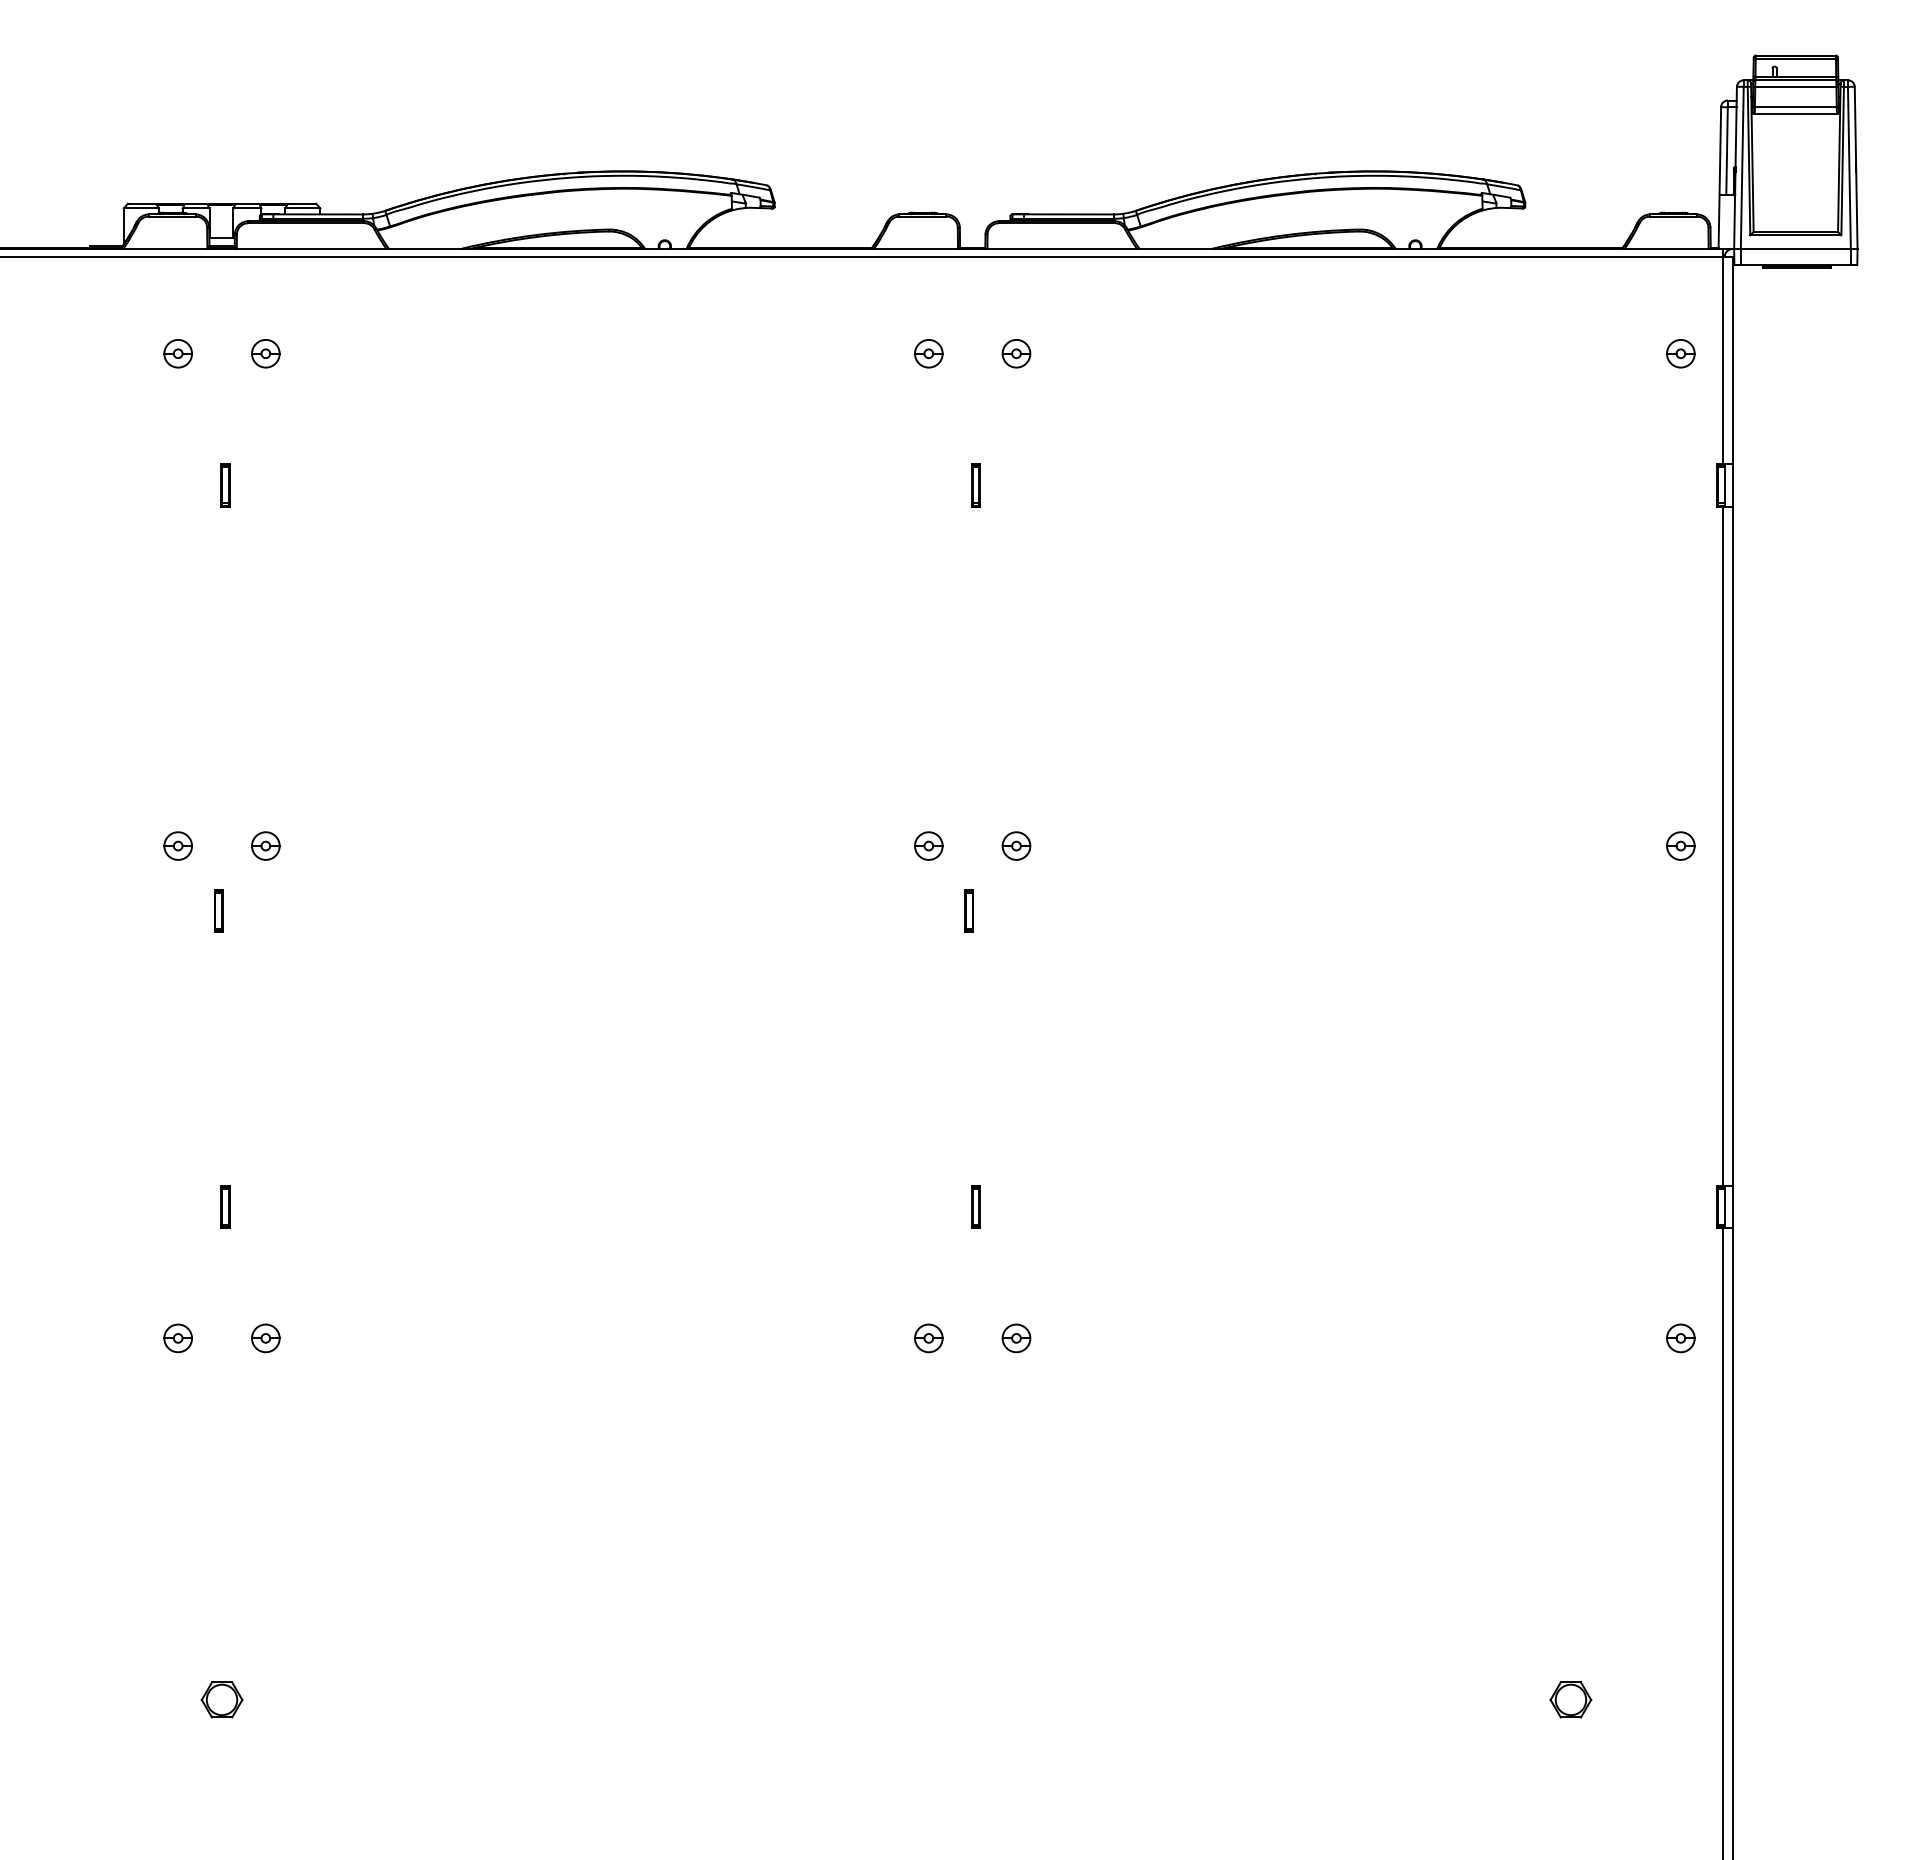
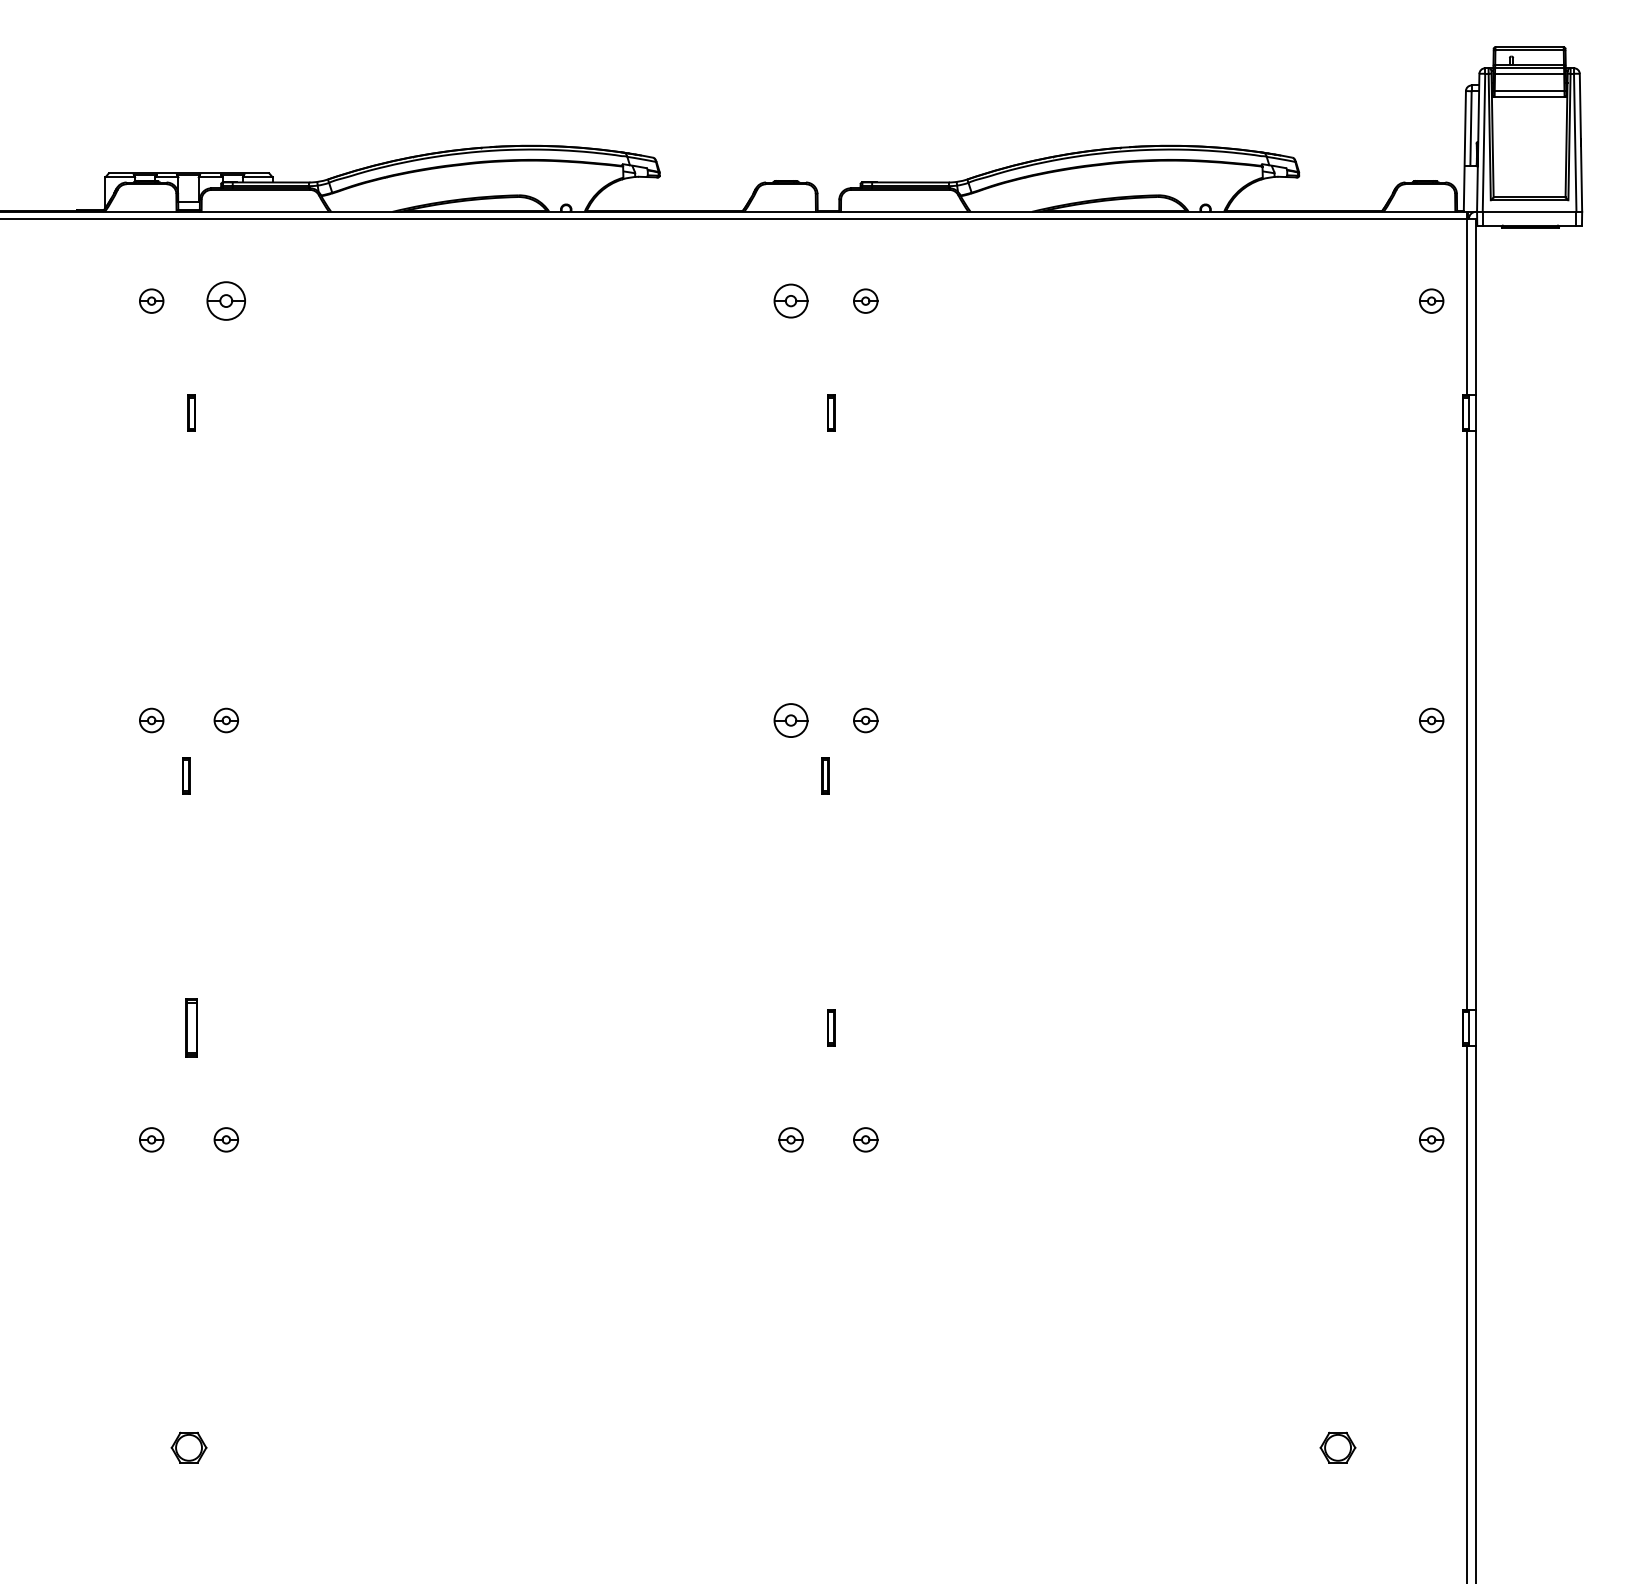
part: (265, 353) -> (226, 300), size x1.6
part: (928, 353) -> (790, 300), size x1.4
part: (928, 845) -> (790, 720), size x1.4
part: (225, 1206) -> (191, 1027), size x1.6

